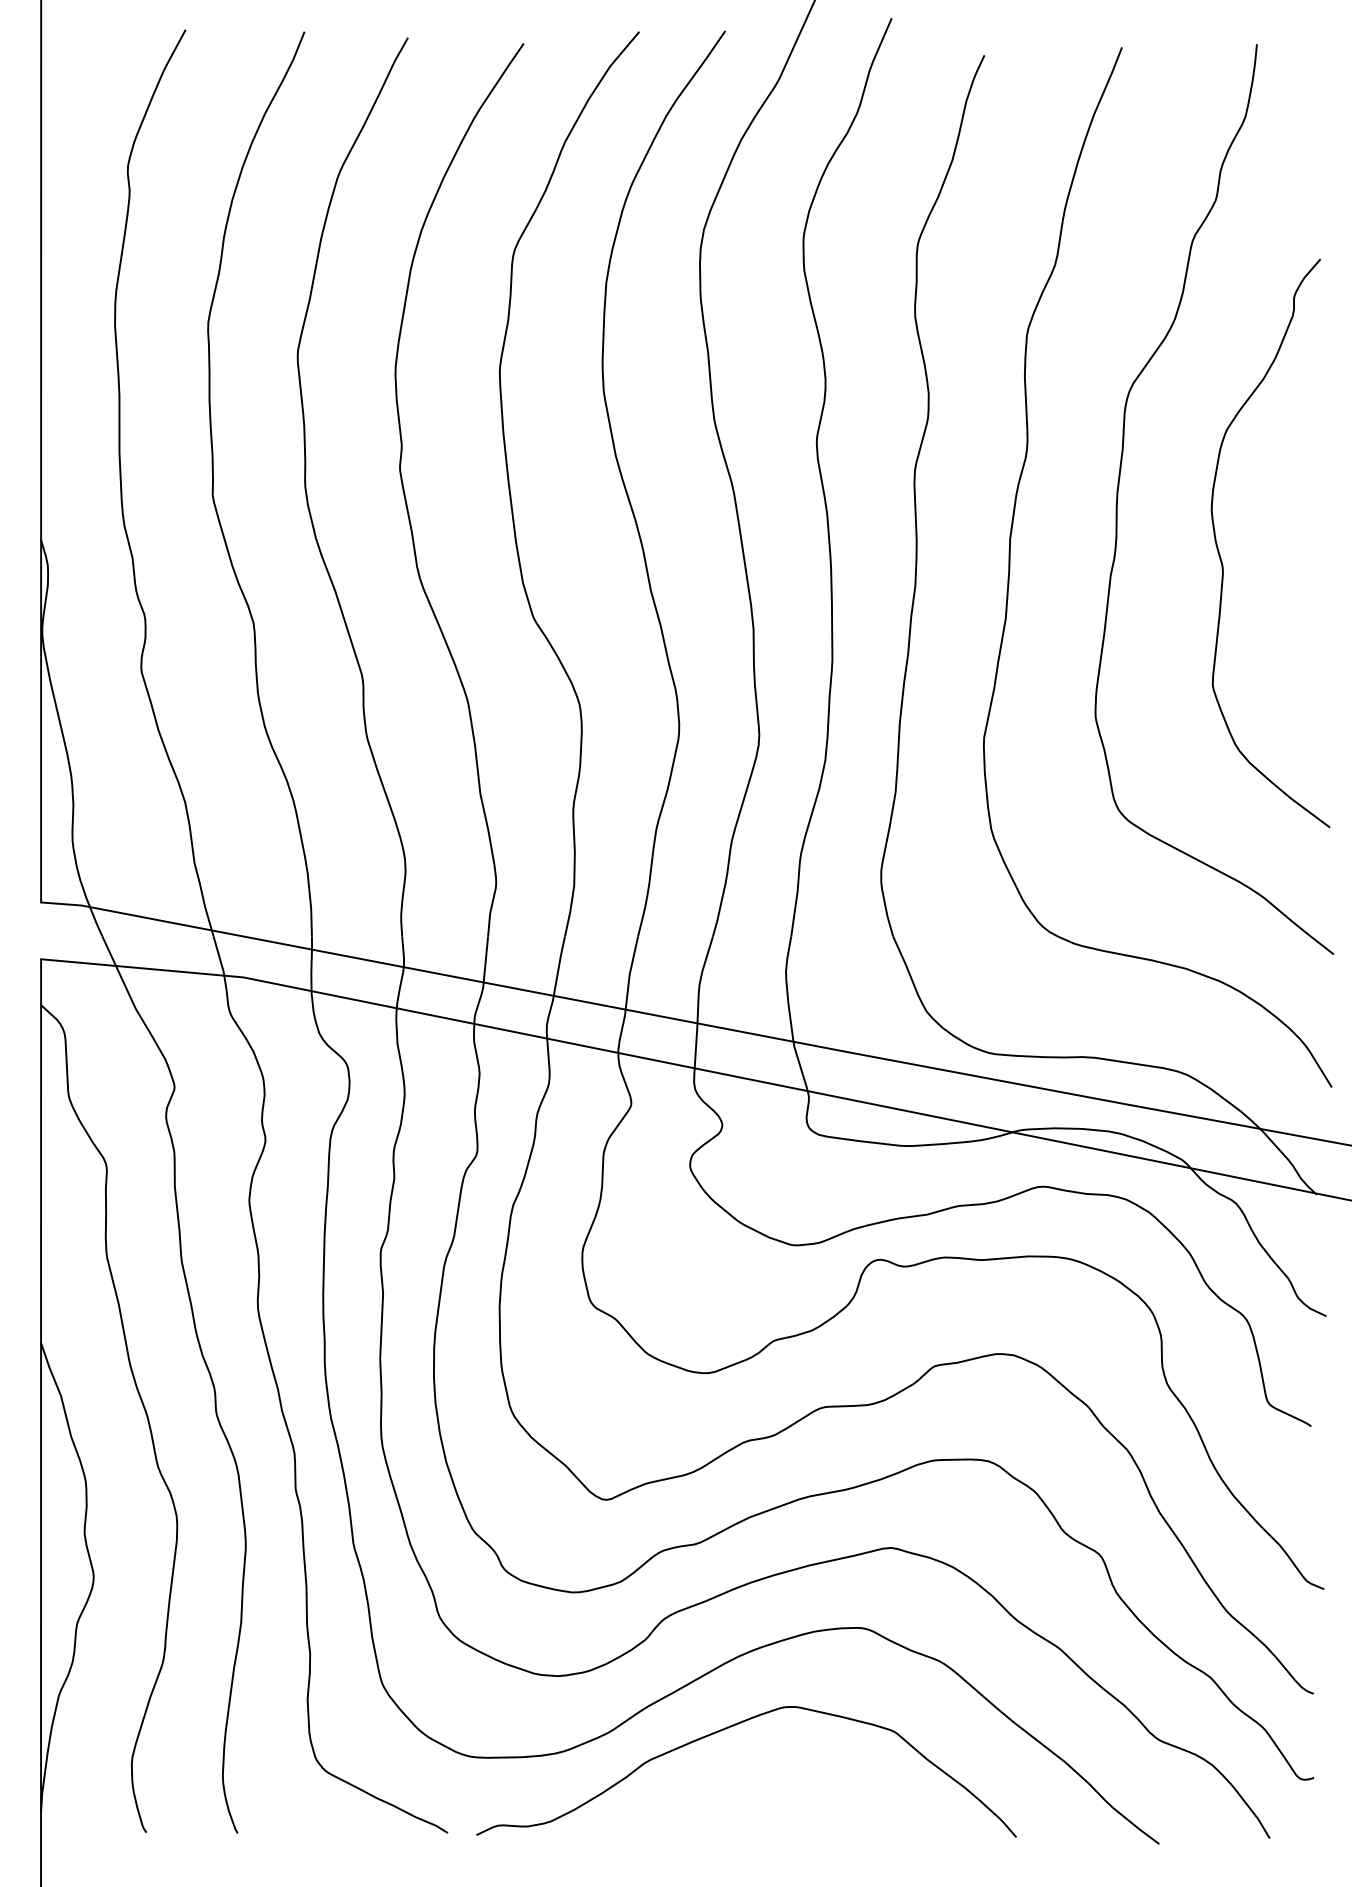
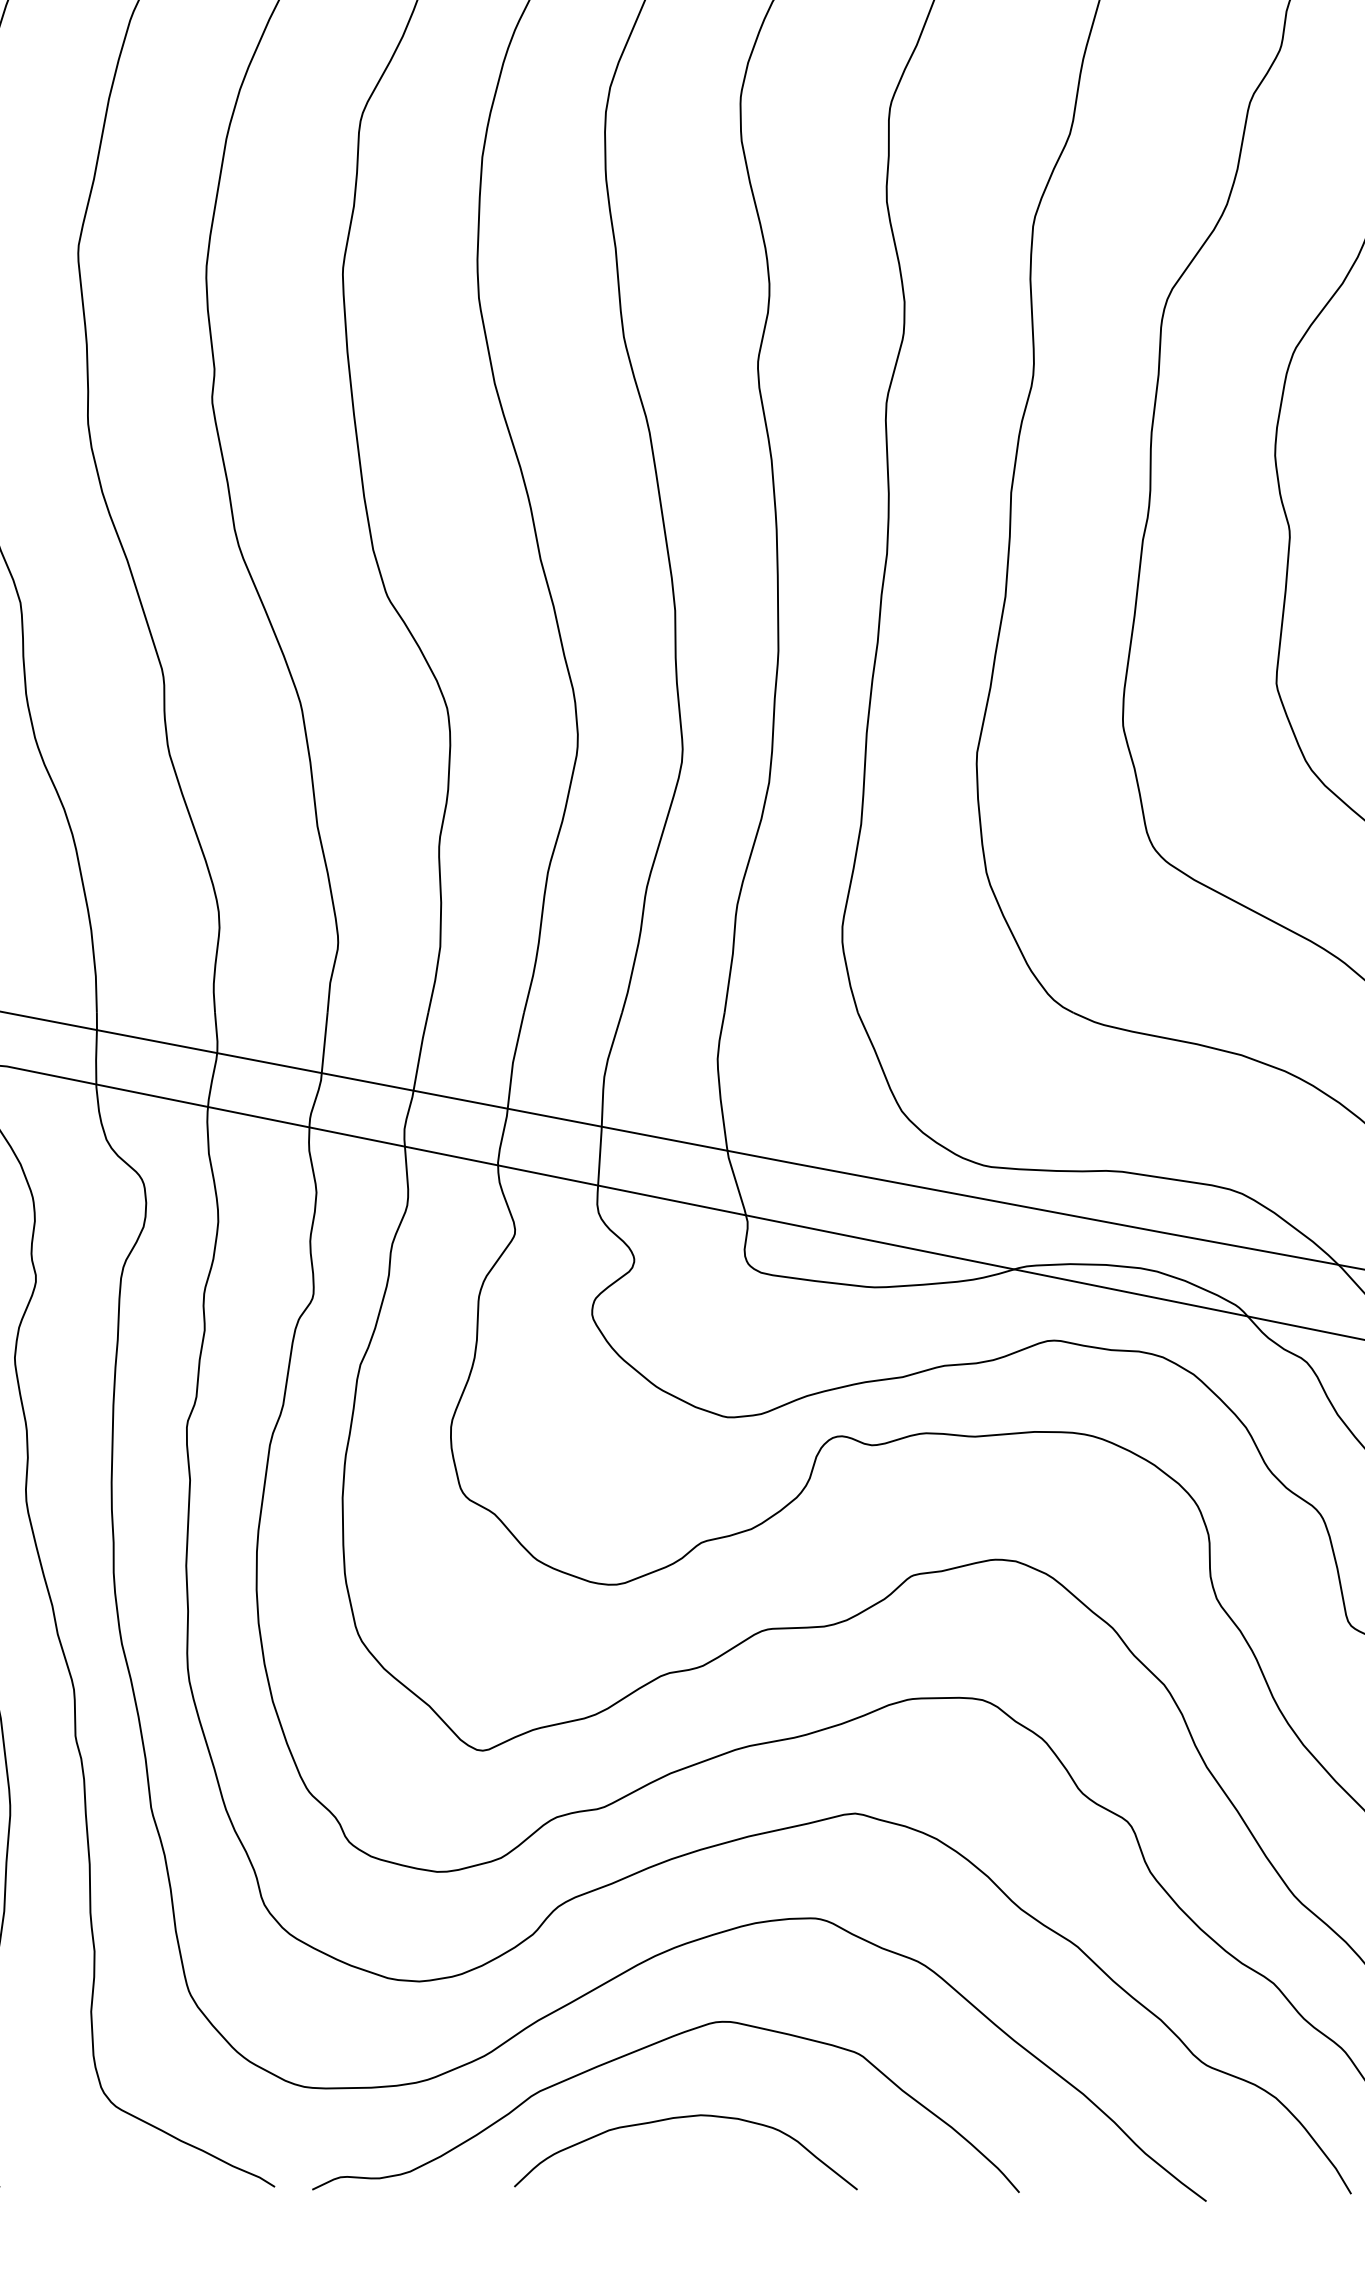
curve: (761, 1780) -> (685, 2118), added

